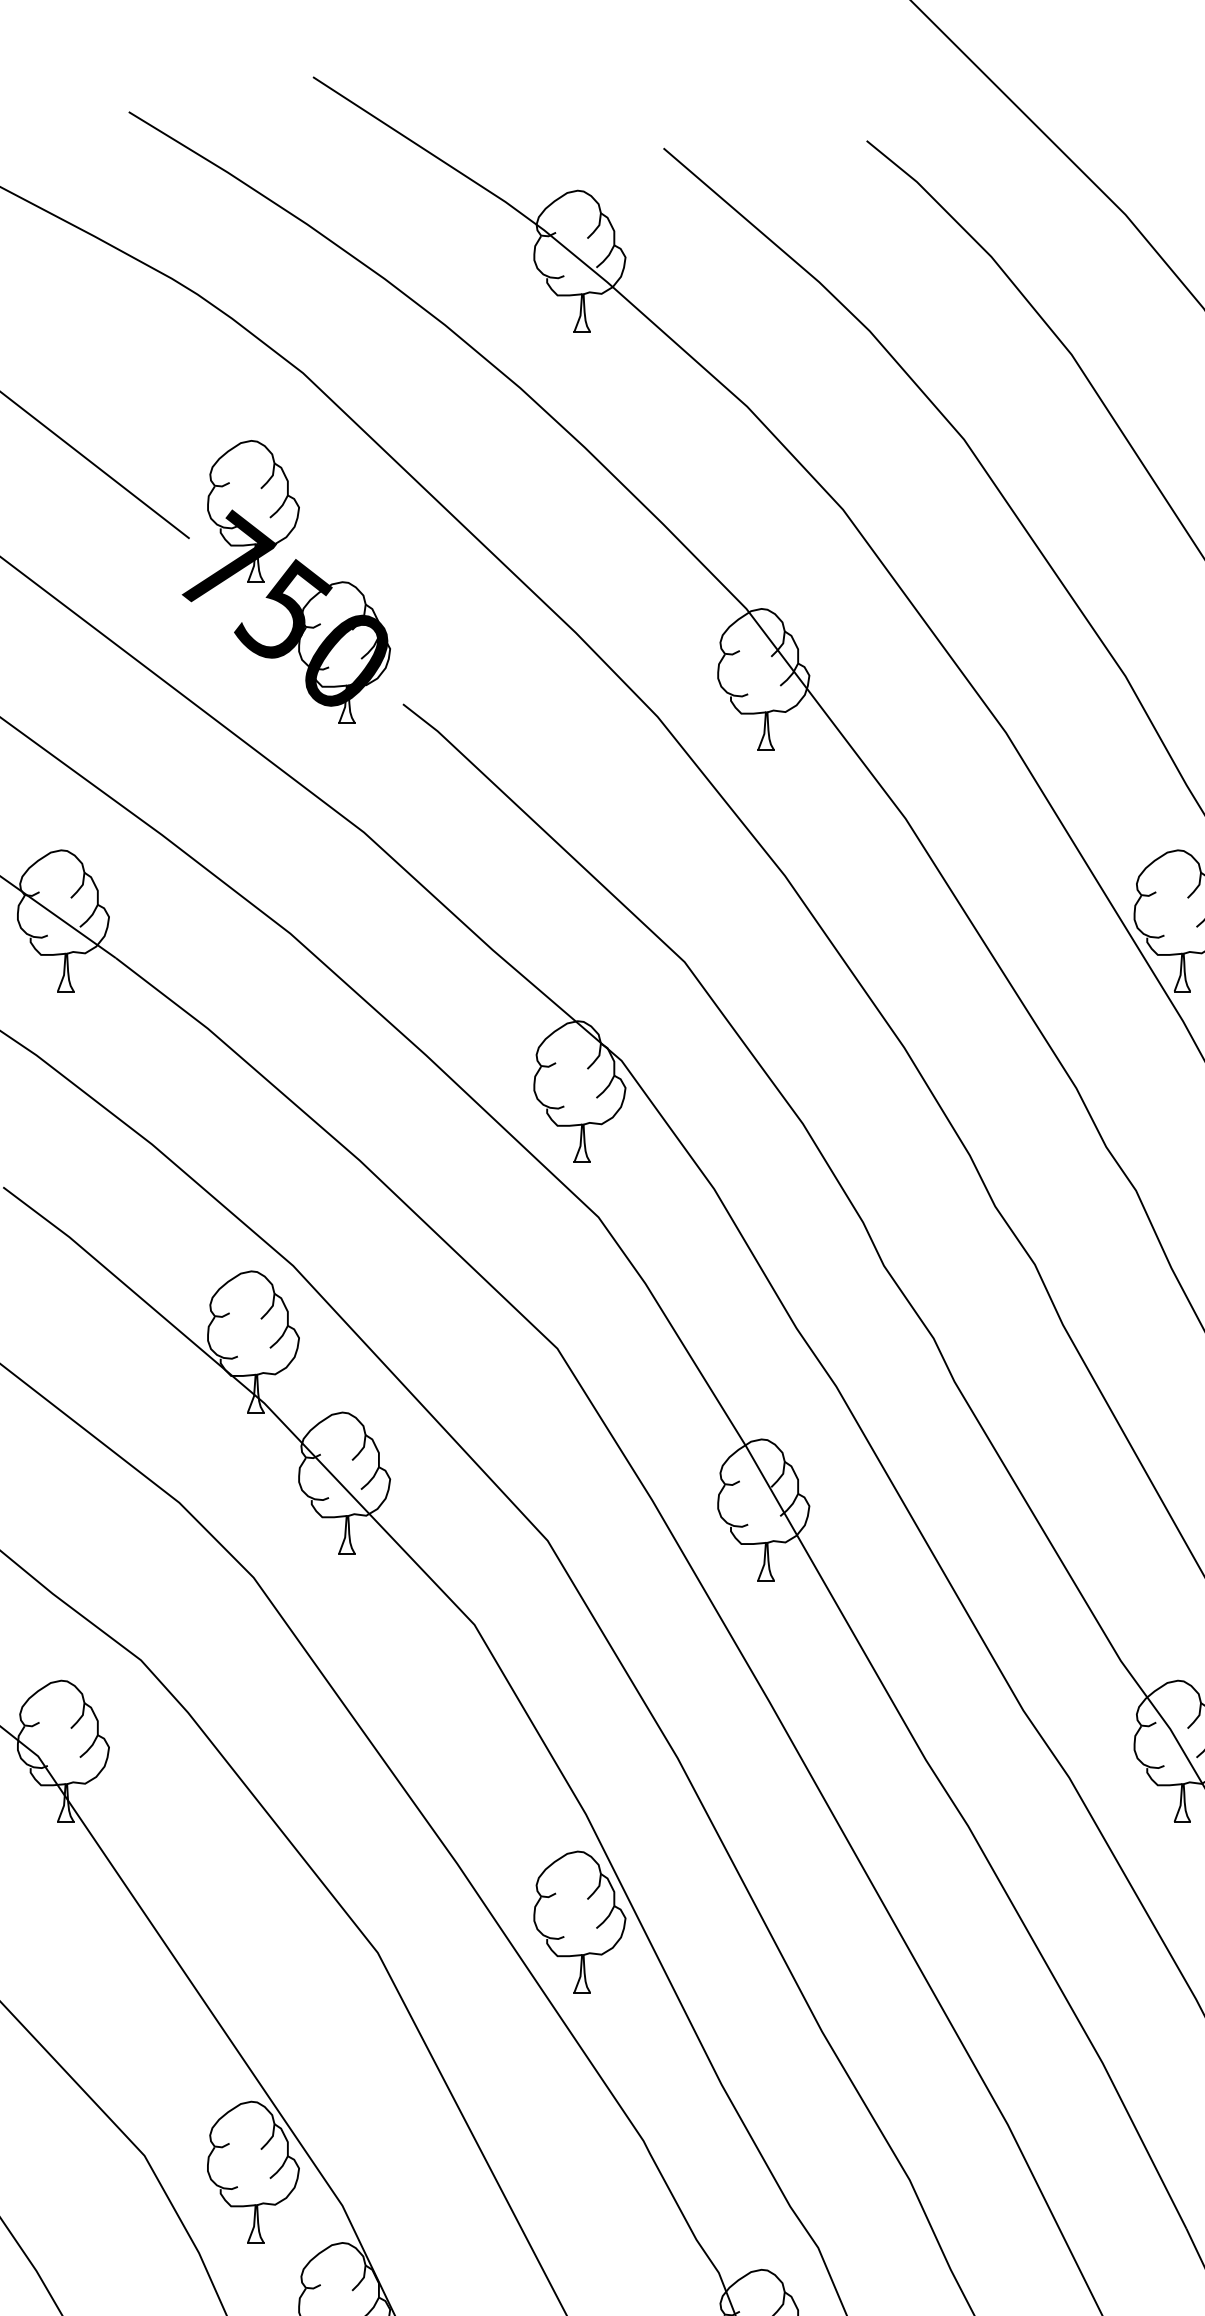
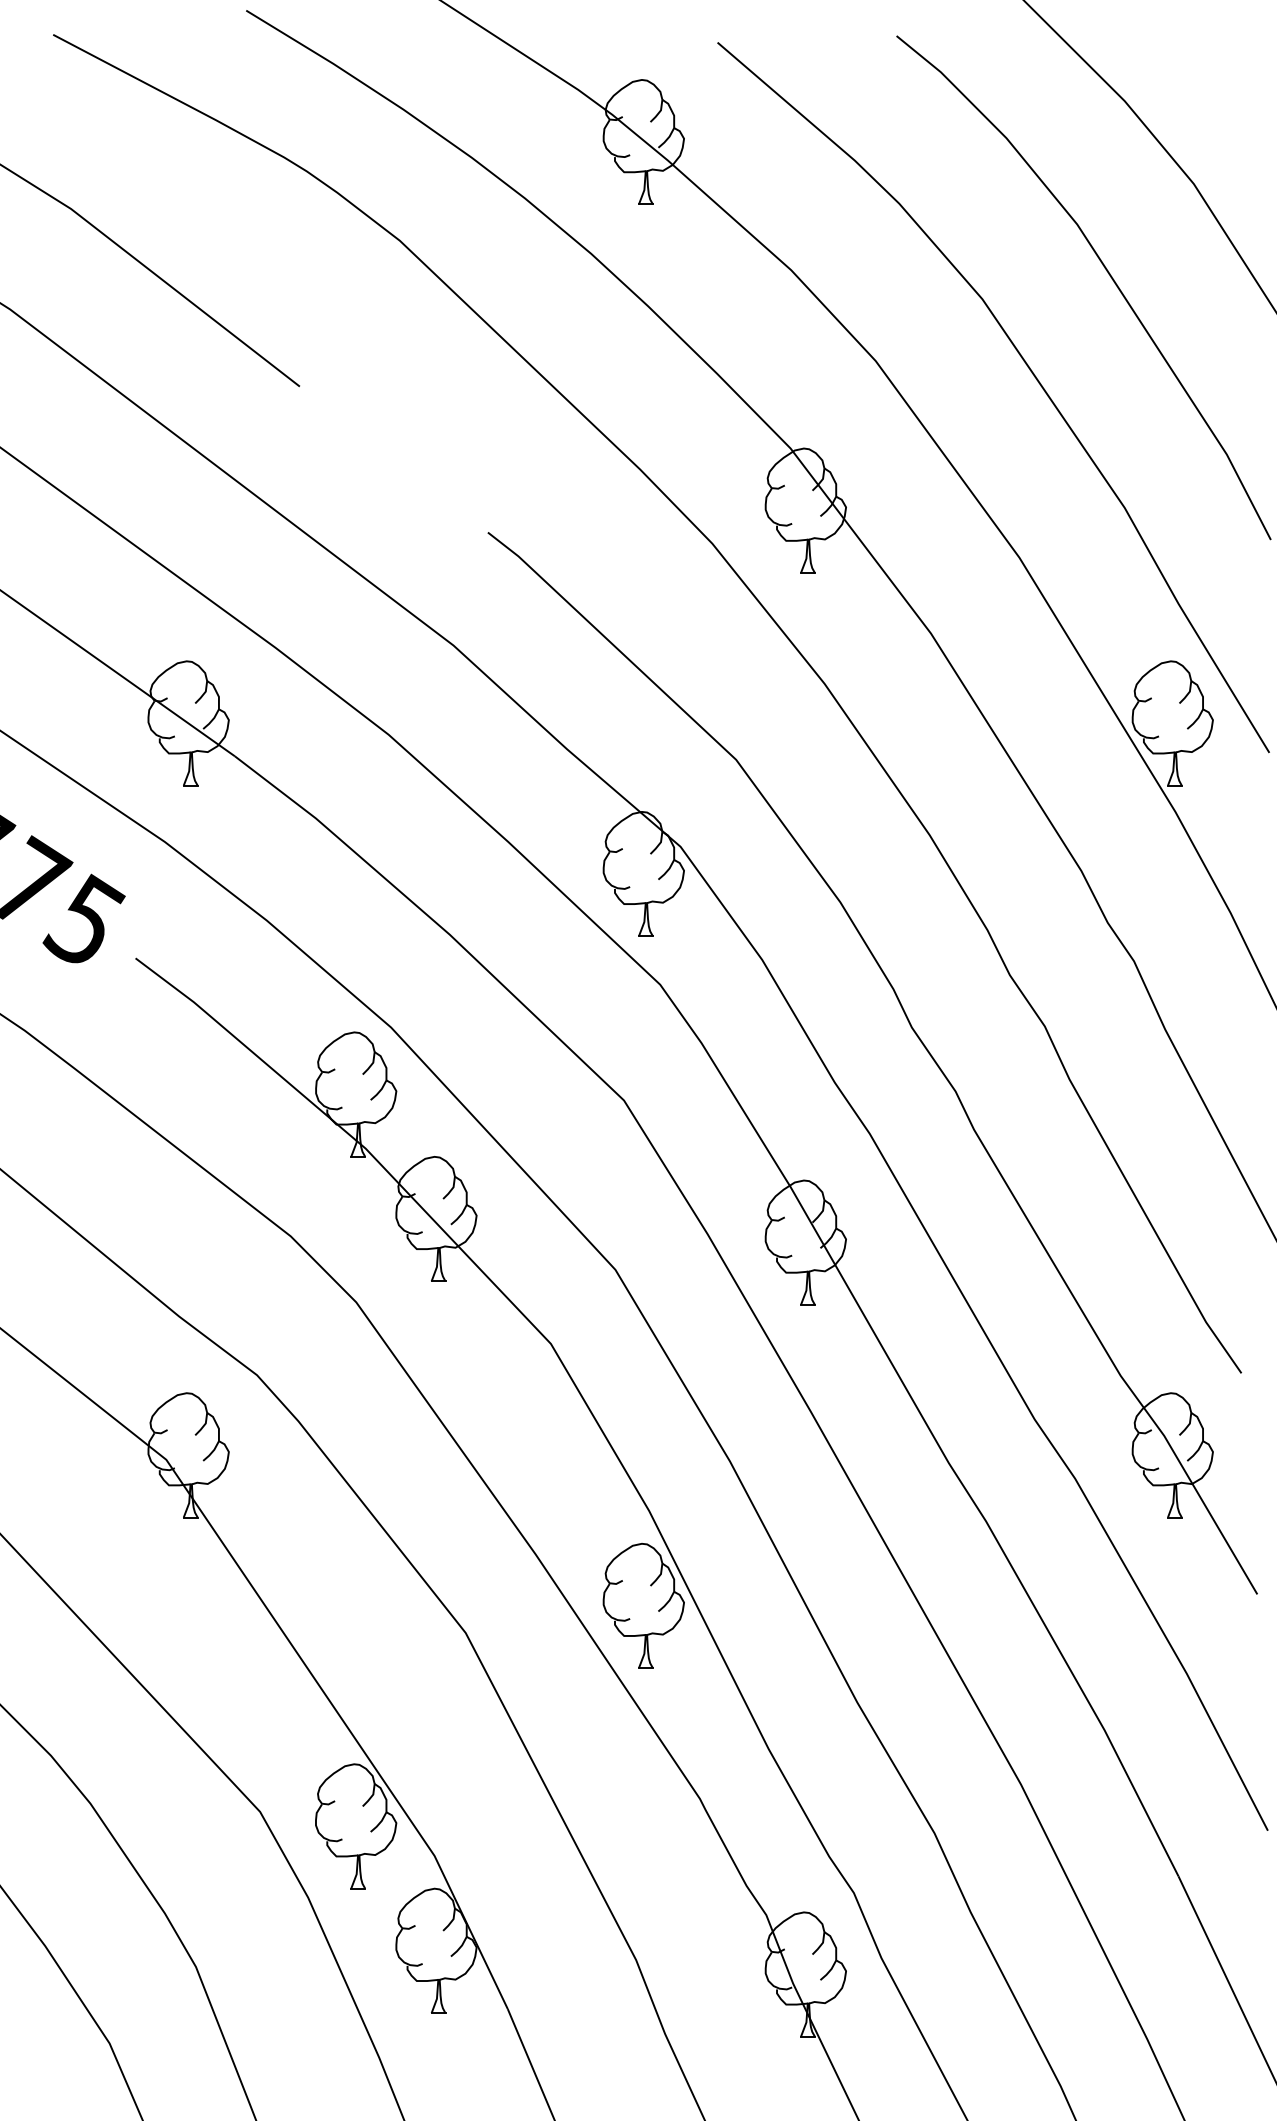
part: (286, 581) -> (385, 424), removed

